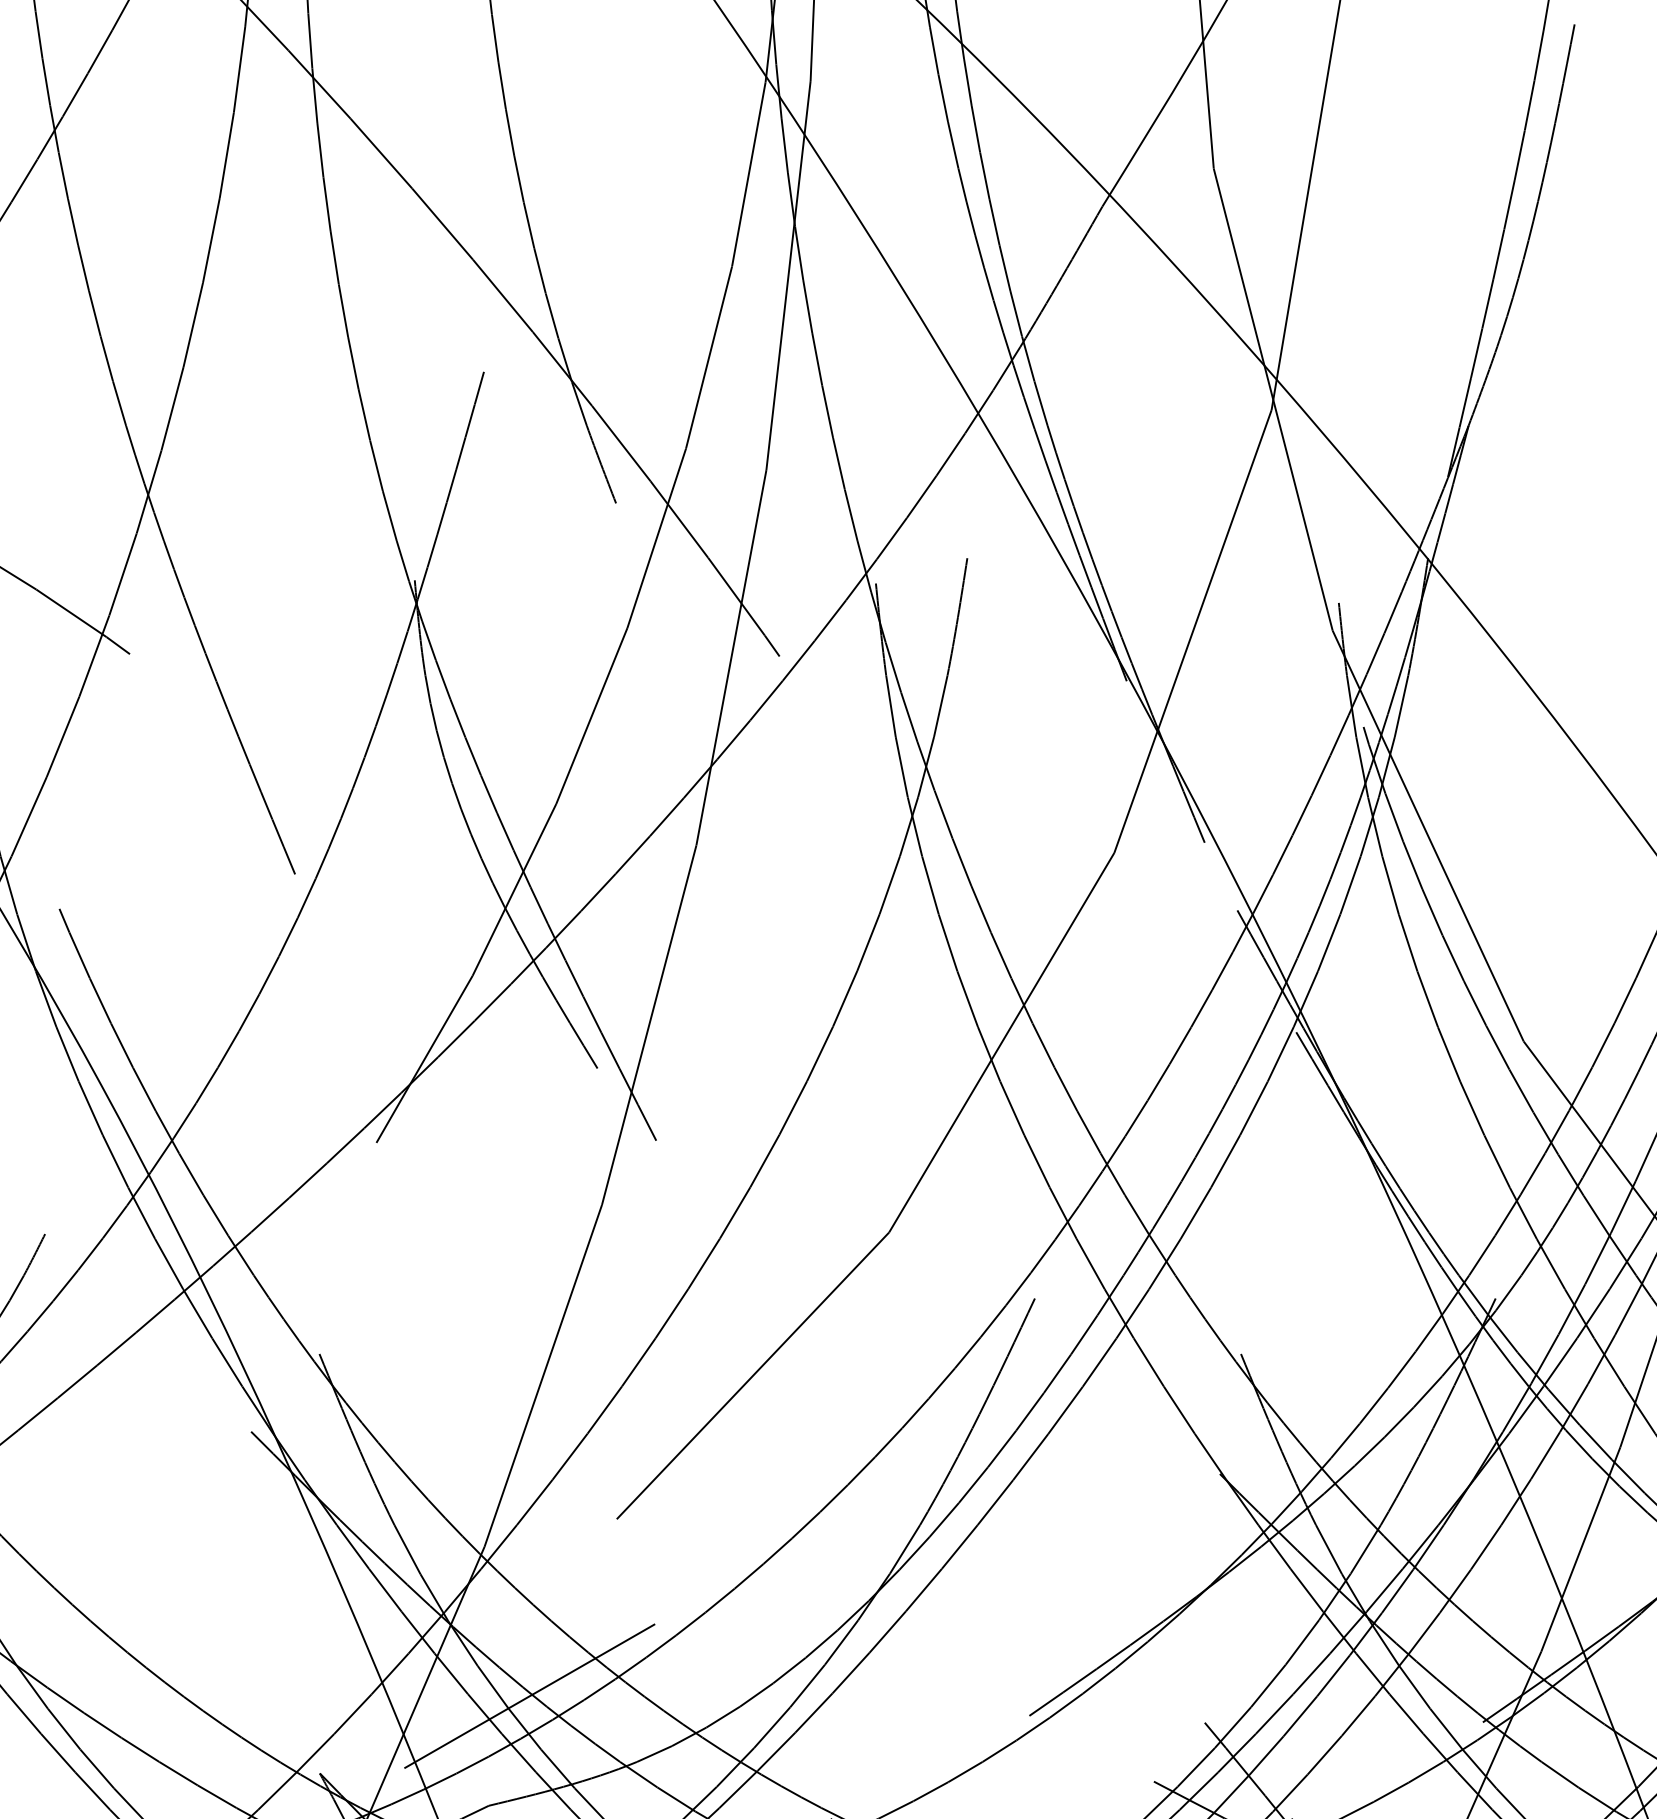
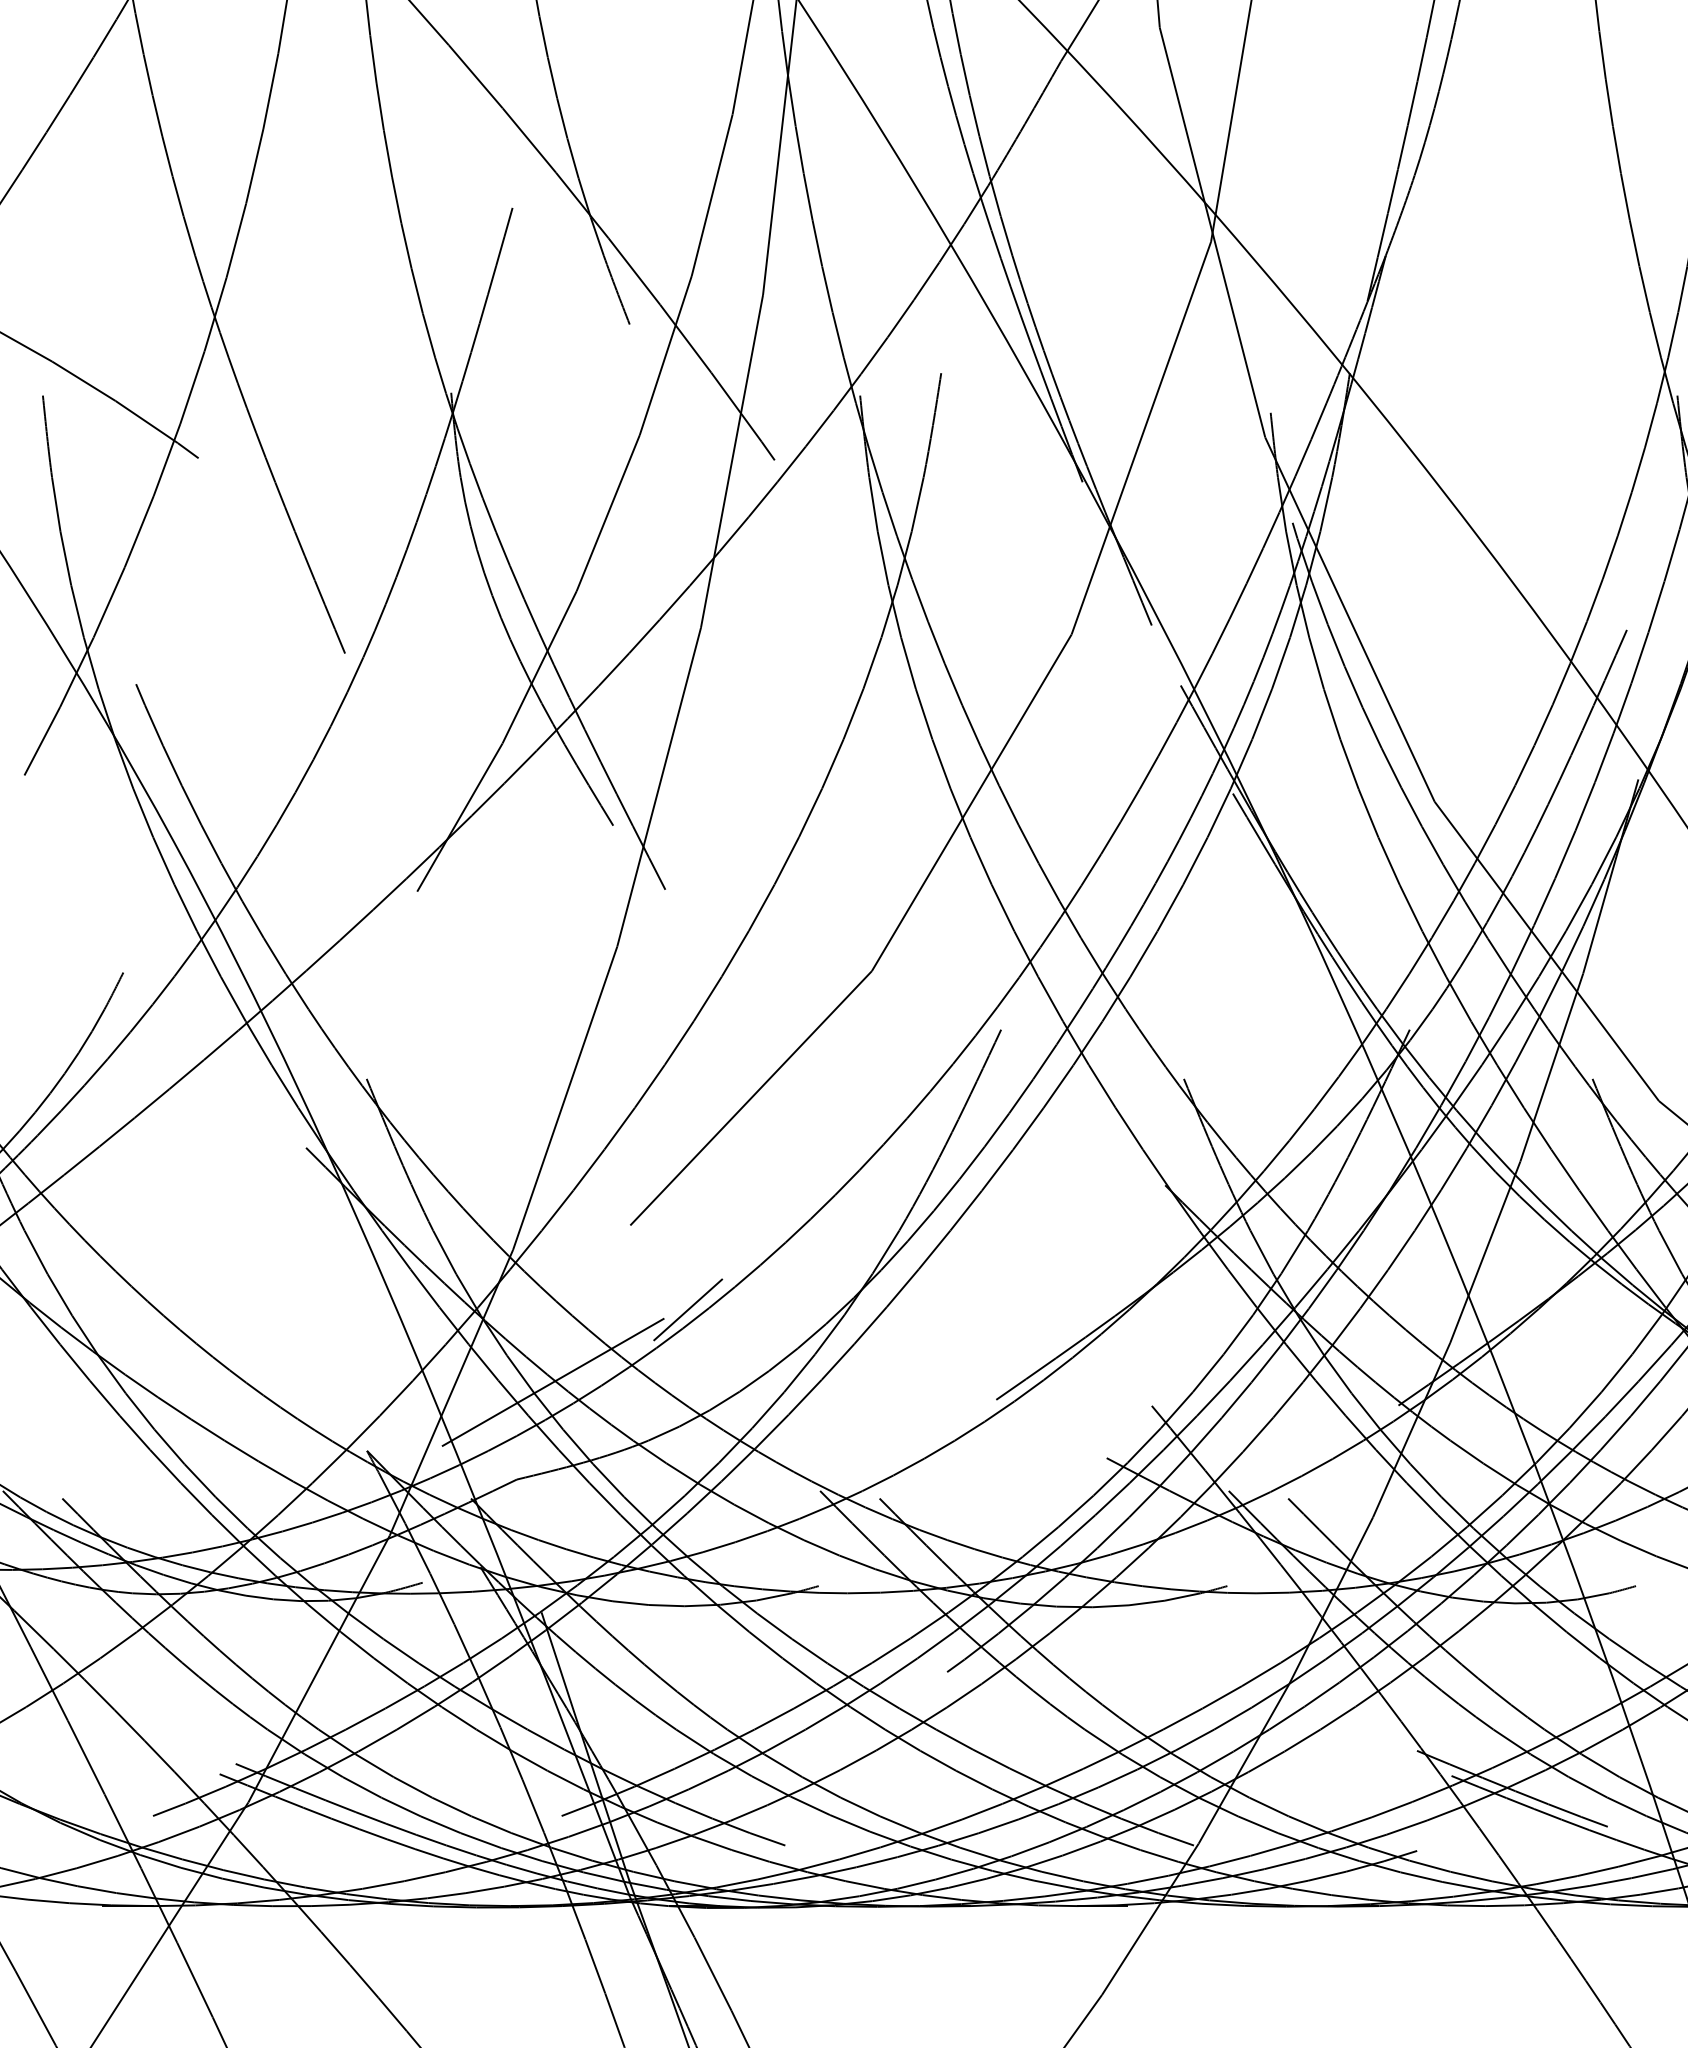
line: (681, 1614) -> (687, 1309), added

